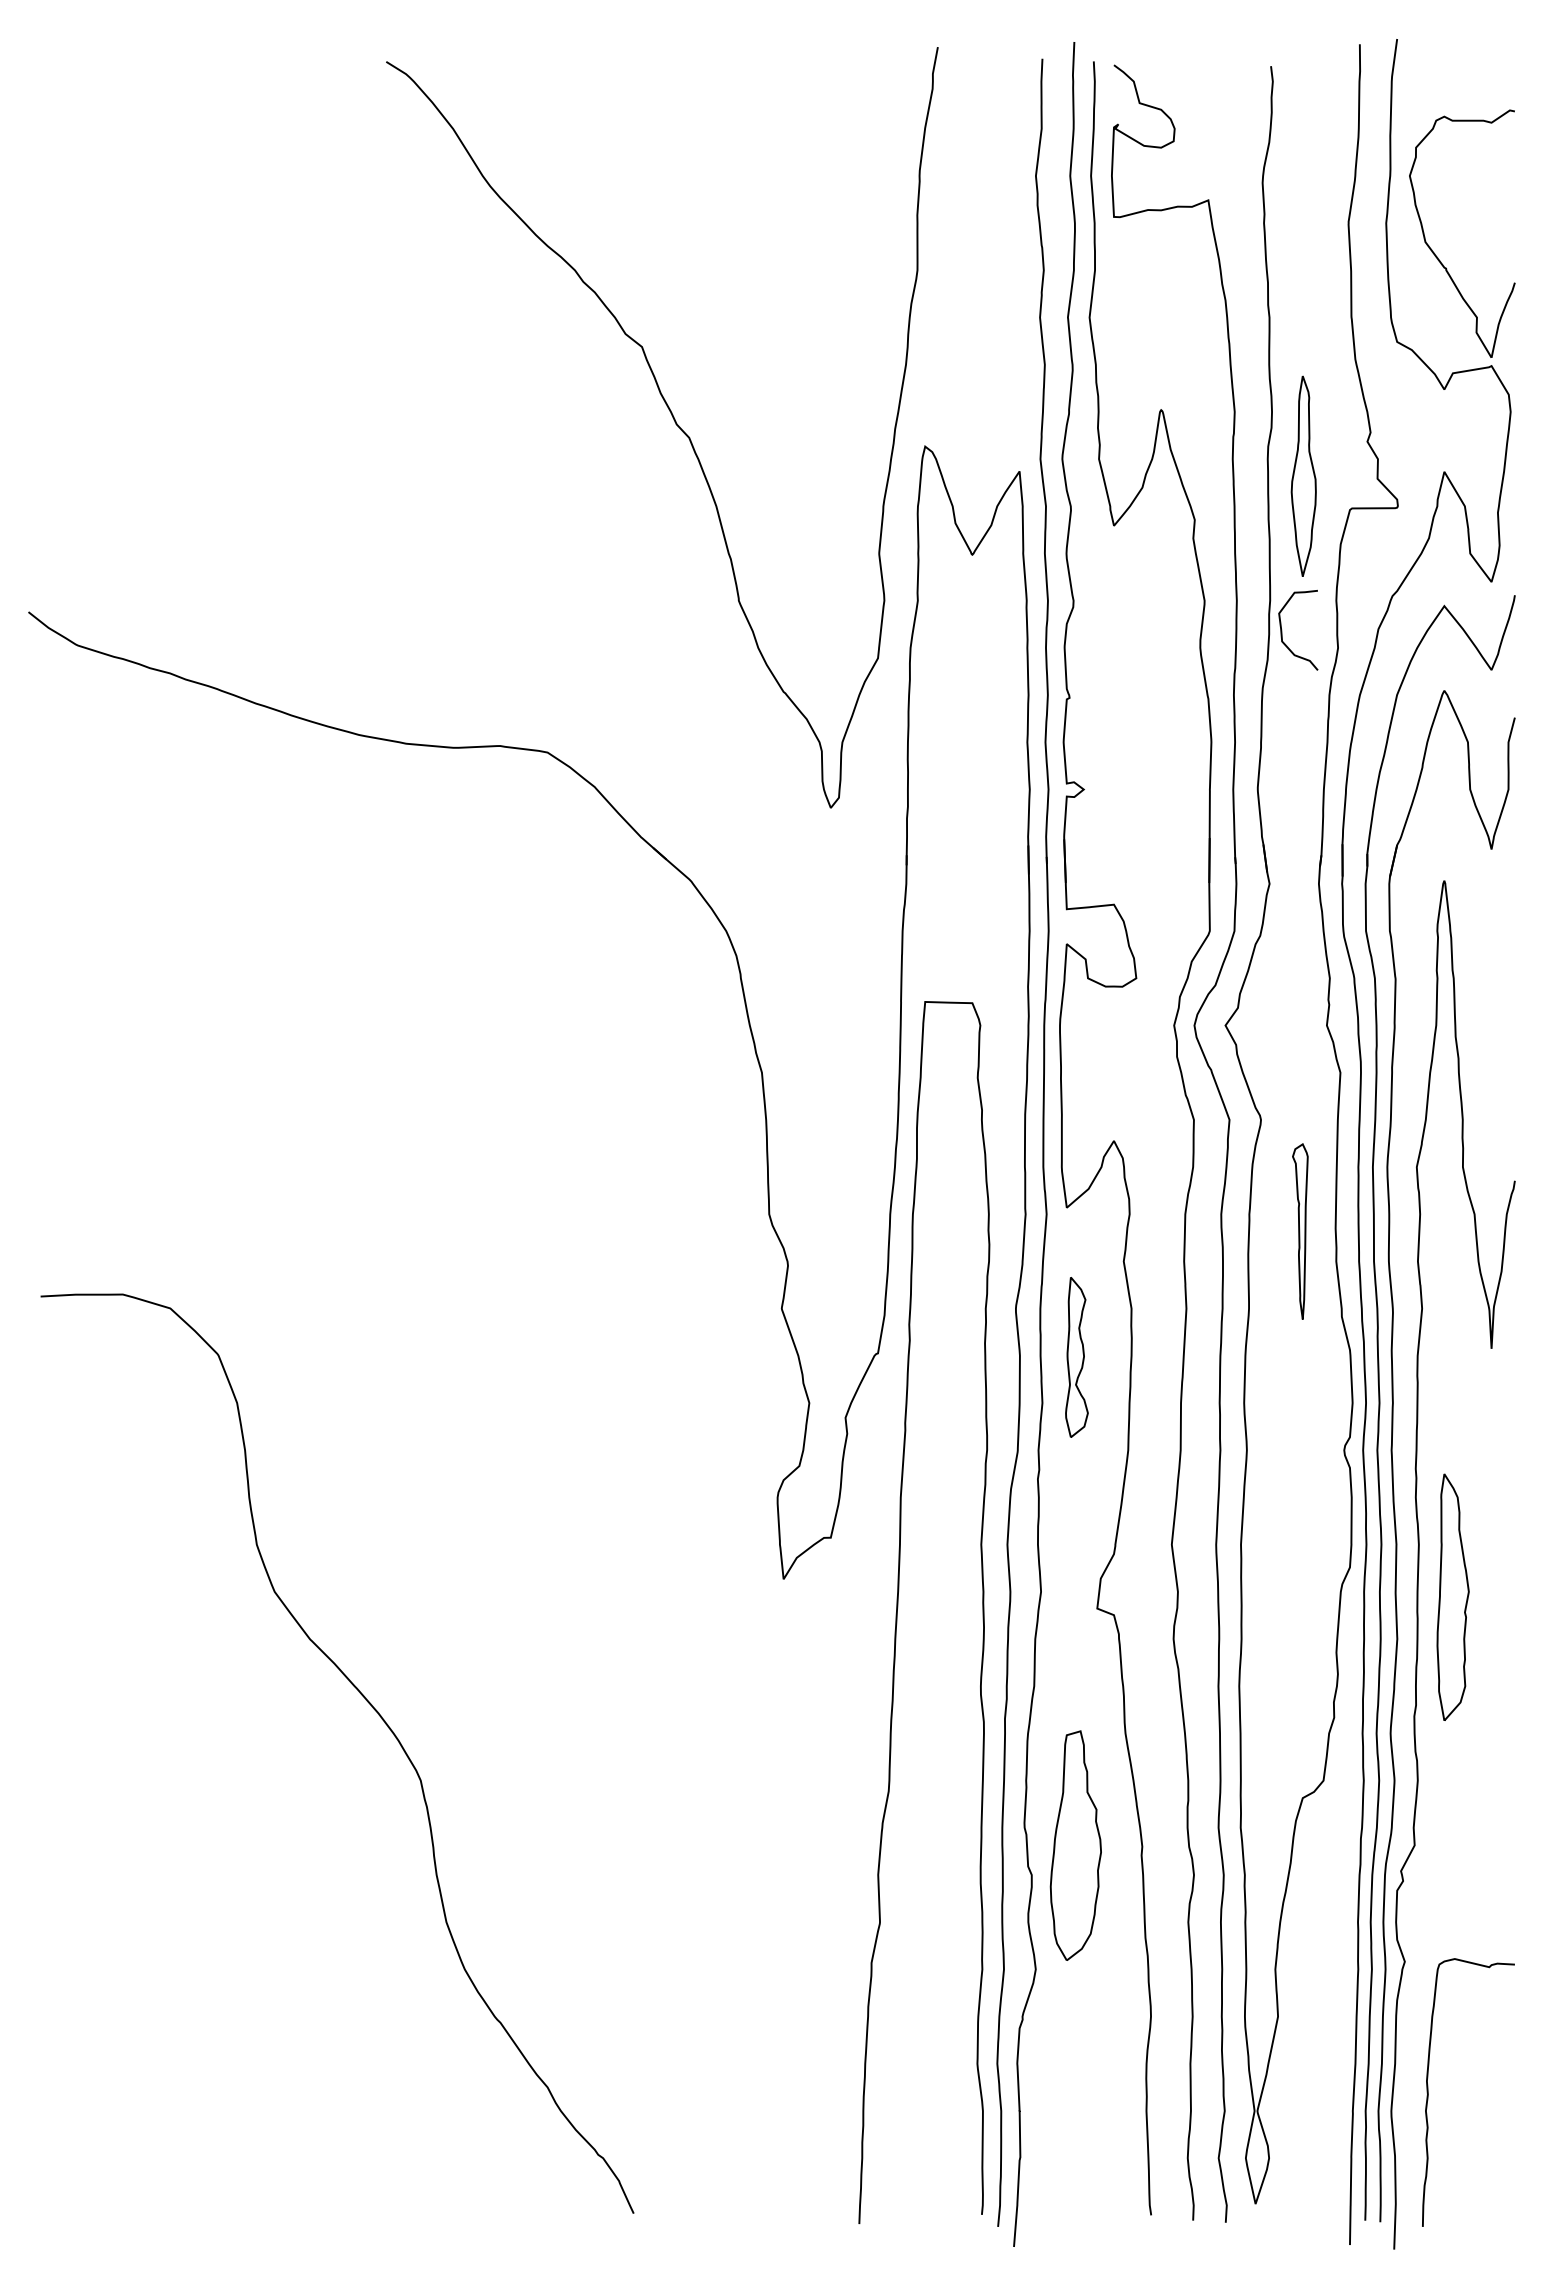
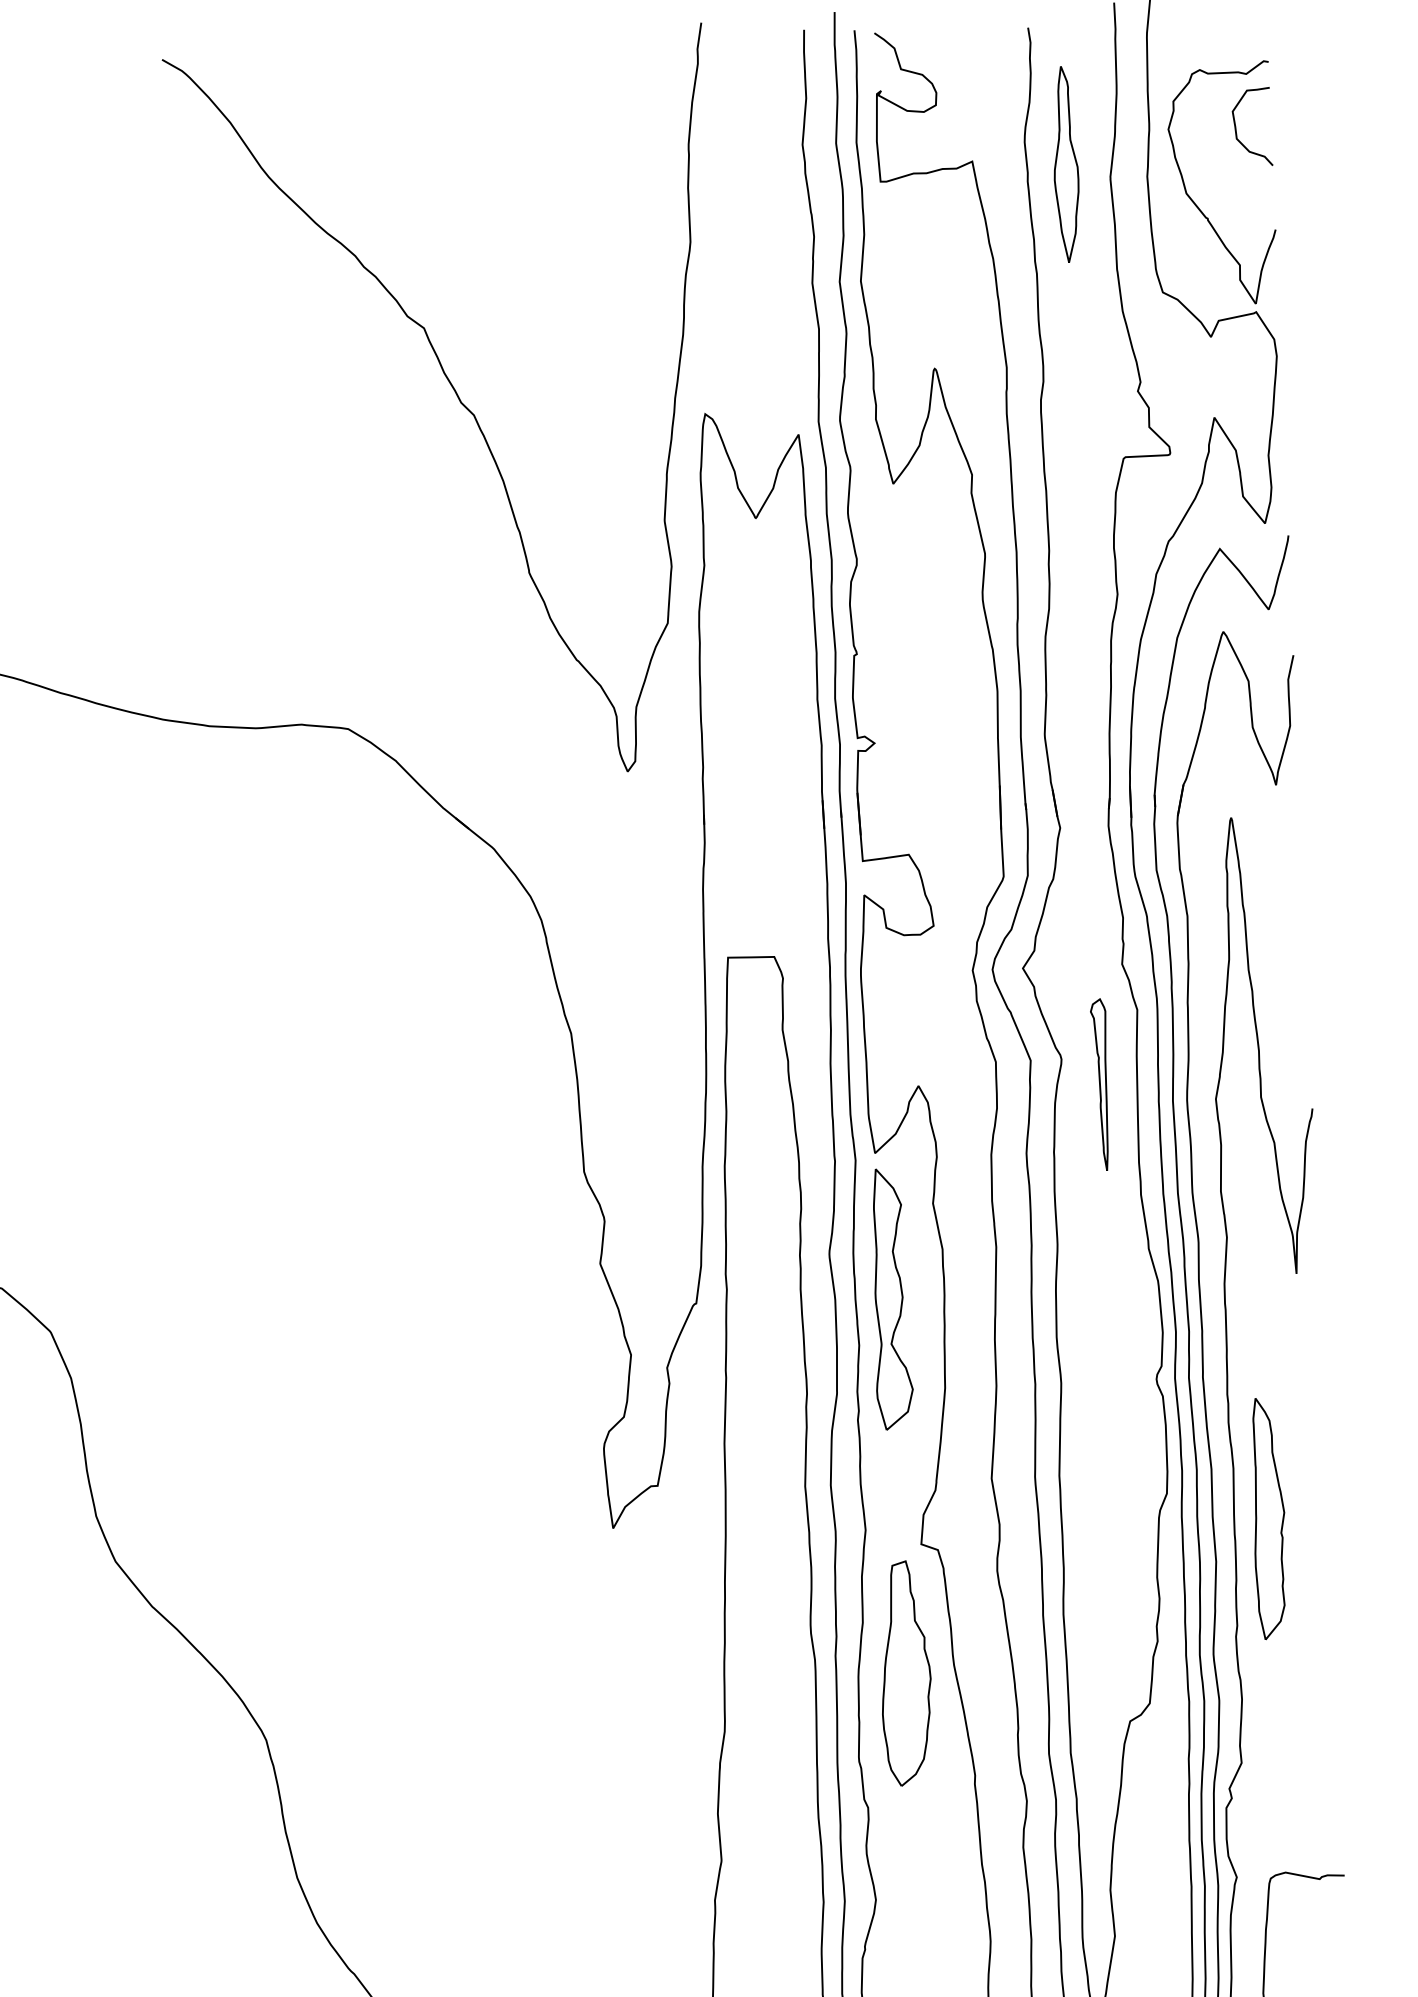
part: (1303, 475) -> (1065, 163), moved
curve: (1282, 629) -> (1236, 127), moved
part: (1300, 1231) -> (1101, 1084), moved
part: (1076, 1357) -> (890, 1299), size x1.67
part: (1075, 1845) -> (905, 1673), moved

